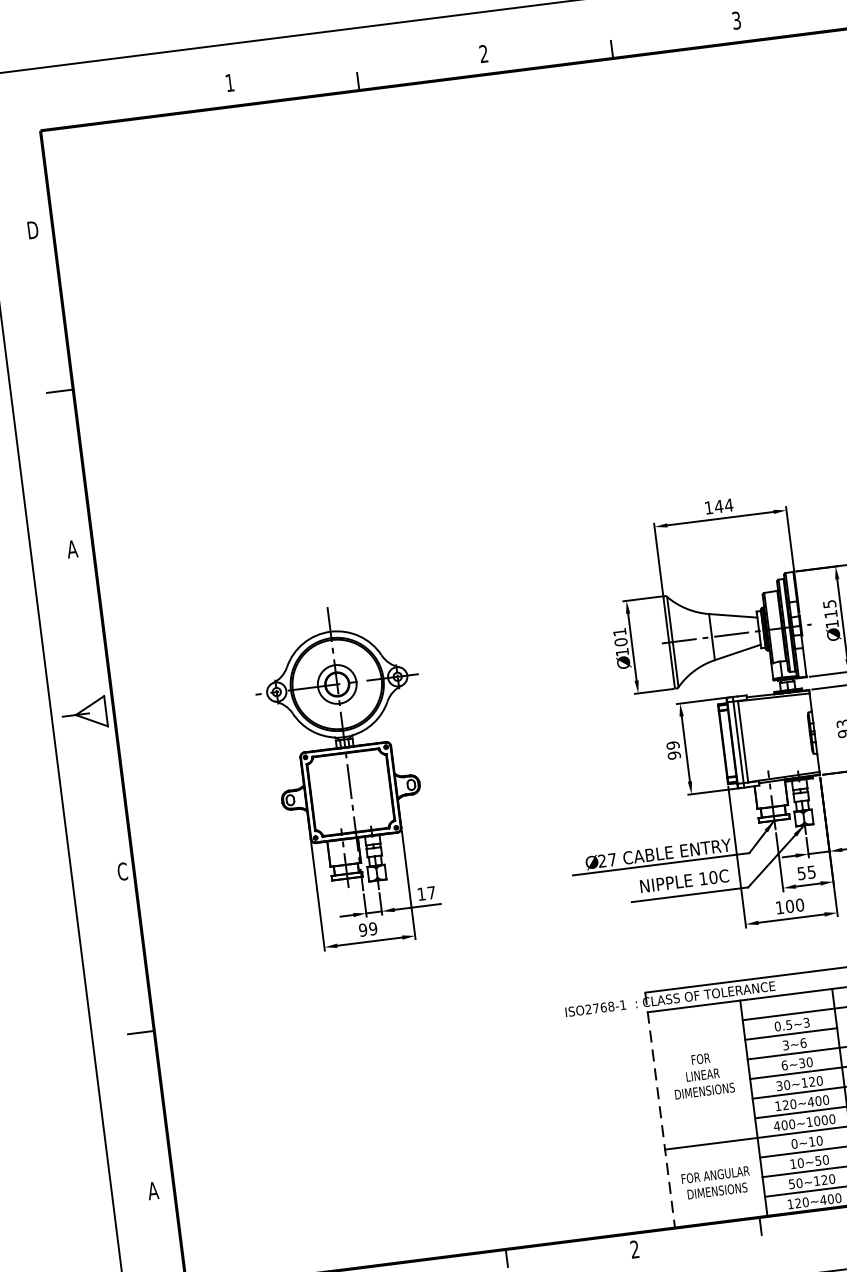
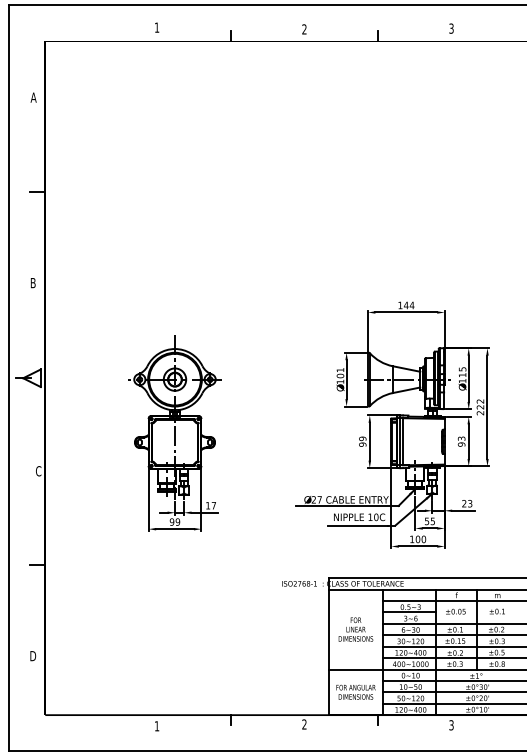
text: (32, 229) -> (33, 97), D -> A
text: (72, 549) -> (33, 283), A -> B
line: (659, 1111) -> (328, 647), dashed -> solid
text: (153, 1191) -> (33, 656), A -> D

